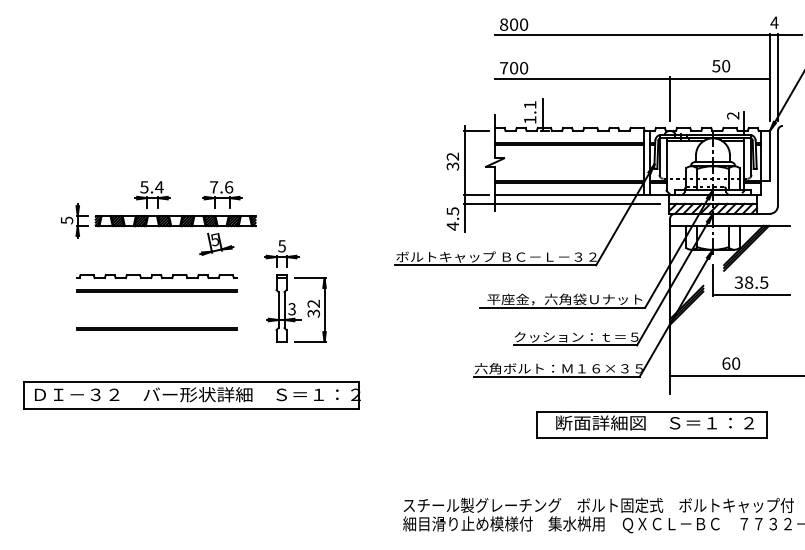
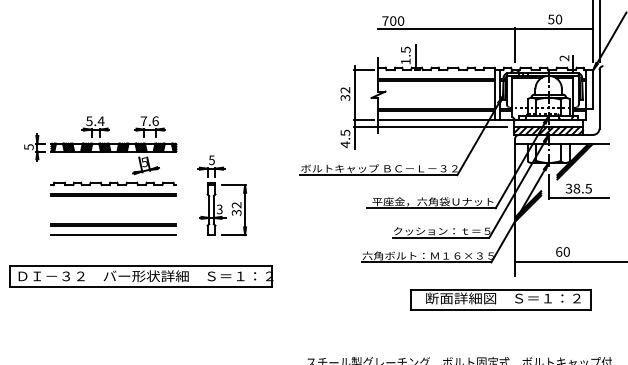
text: (530, 105) -> (406, 50), 1.1 -> 1.5
part: (158, 218) -> (100, 145), moved
line: (156, 342) -> (113, 235), added

